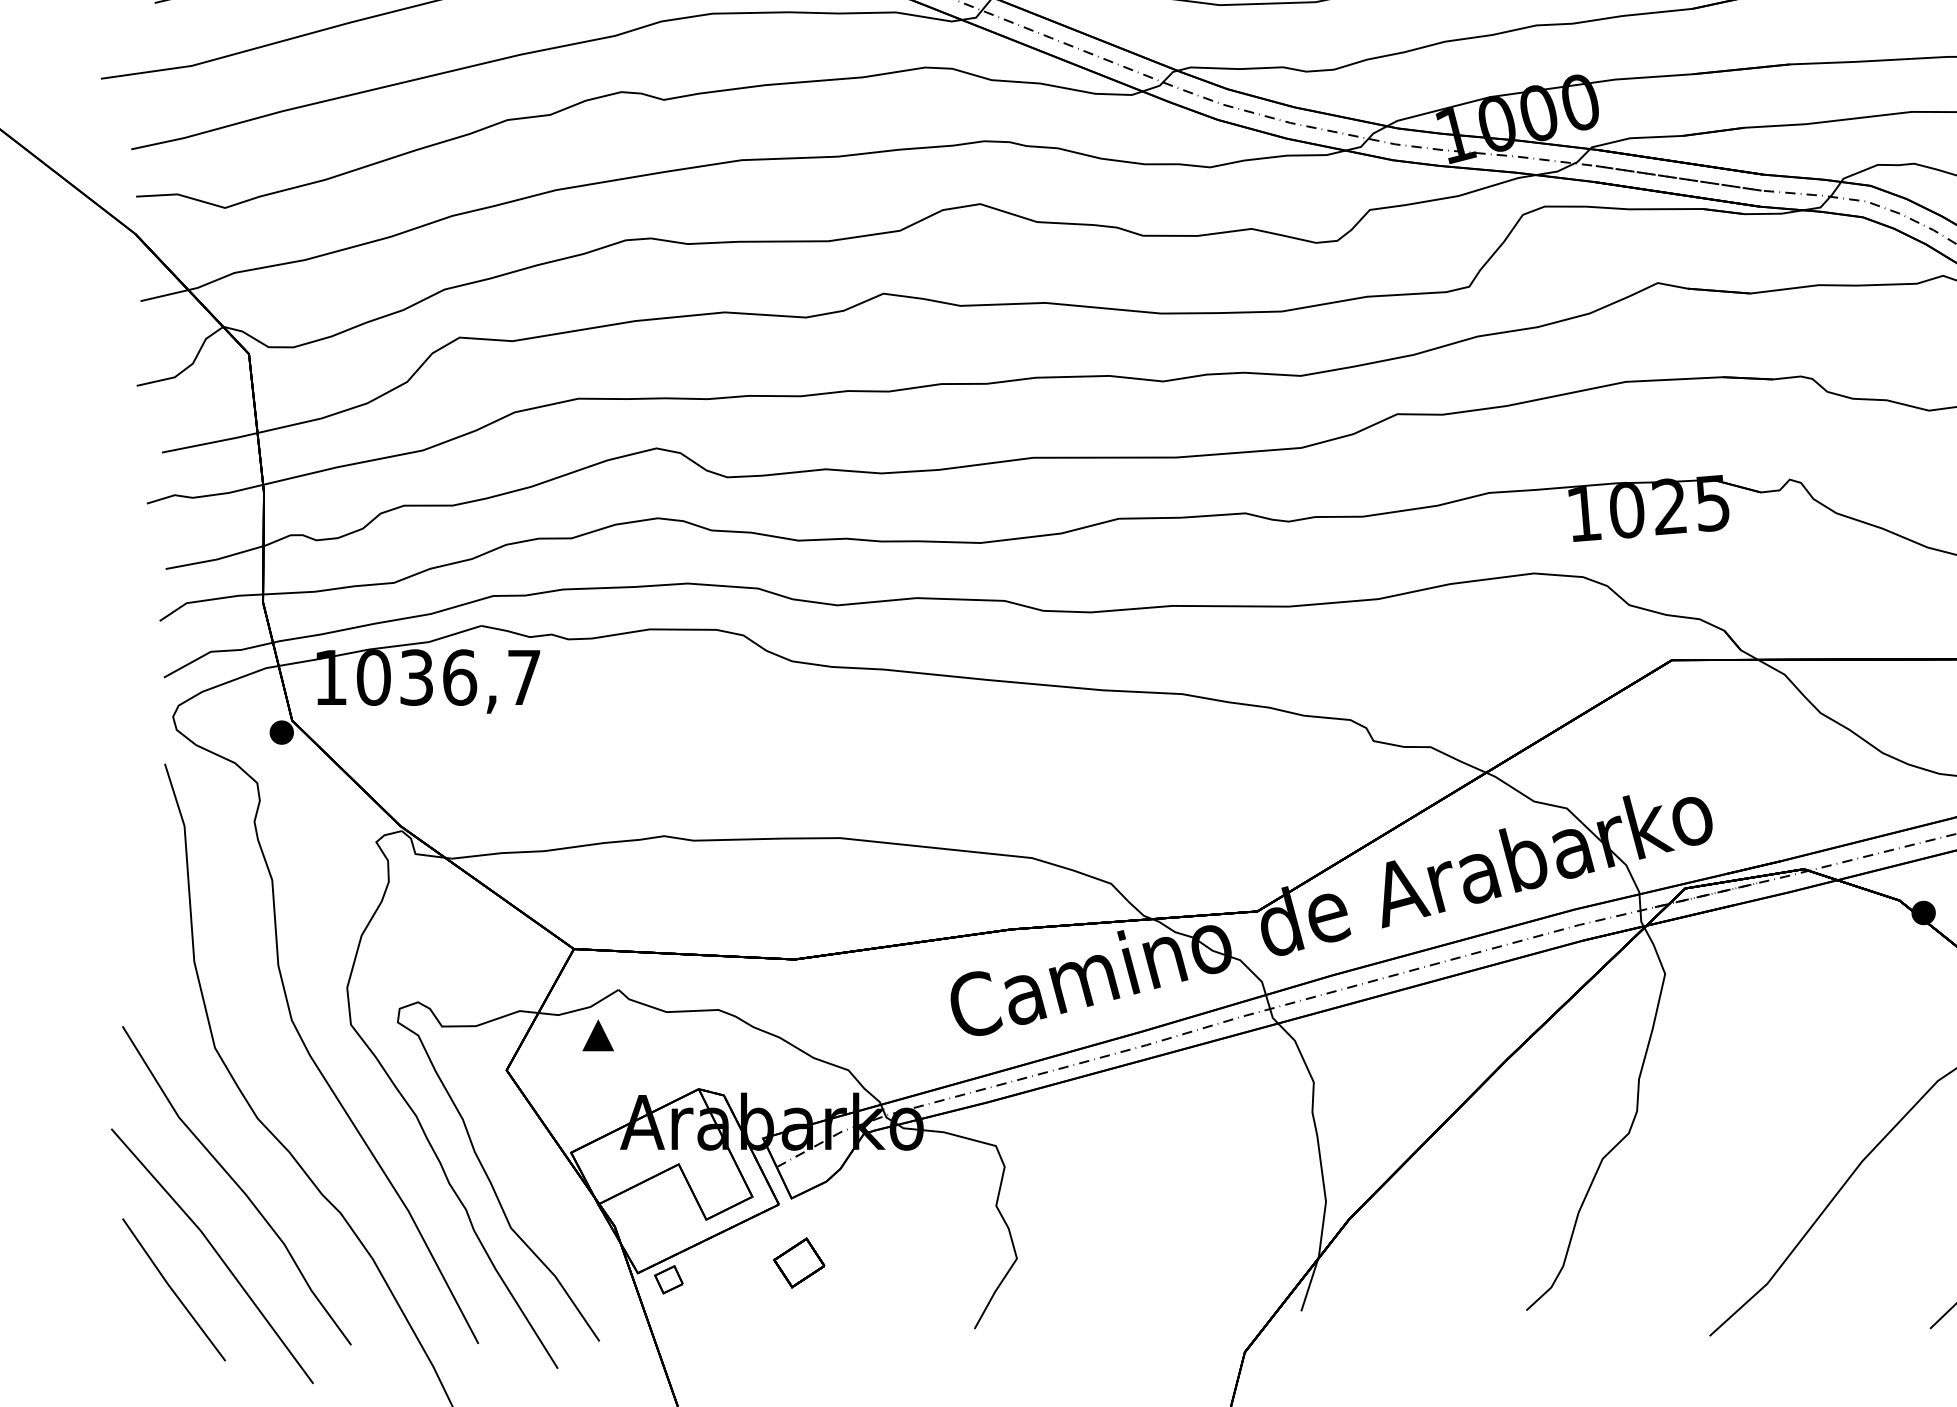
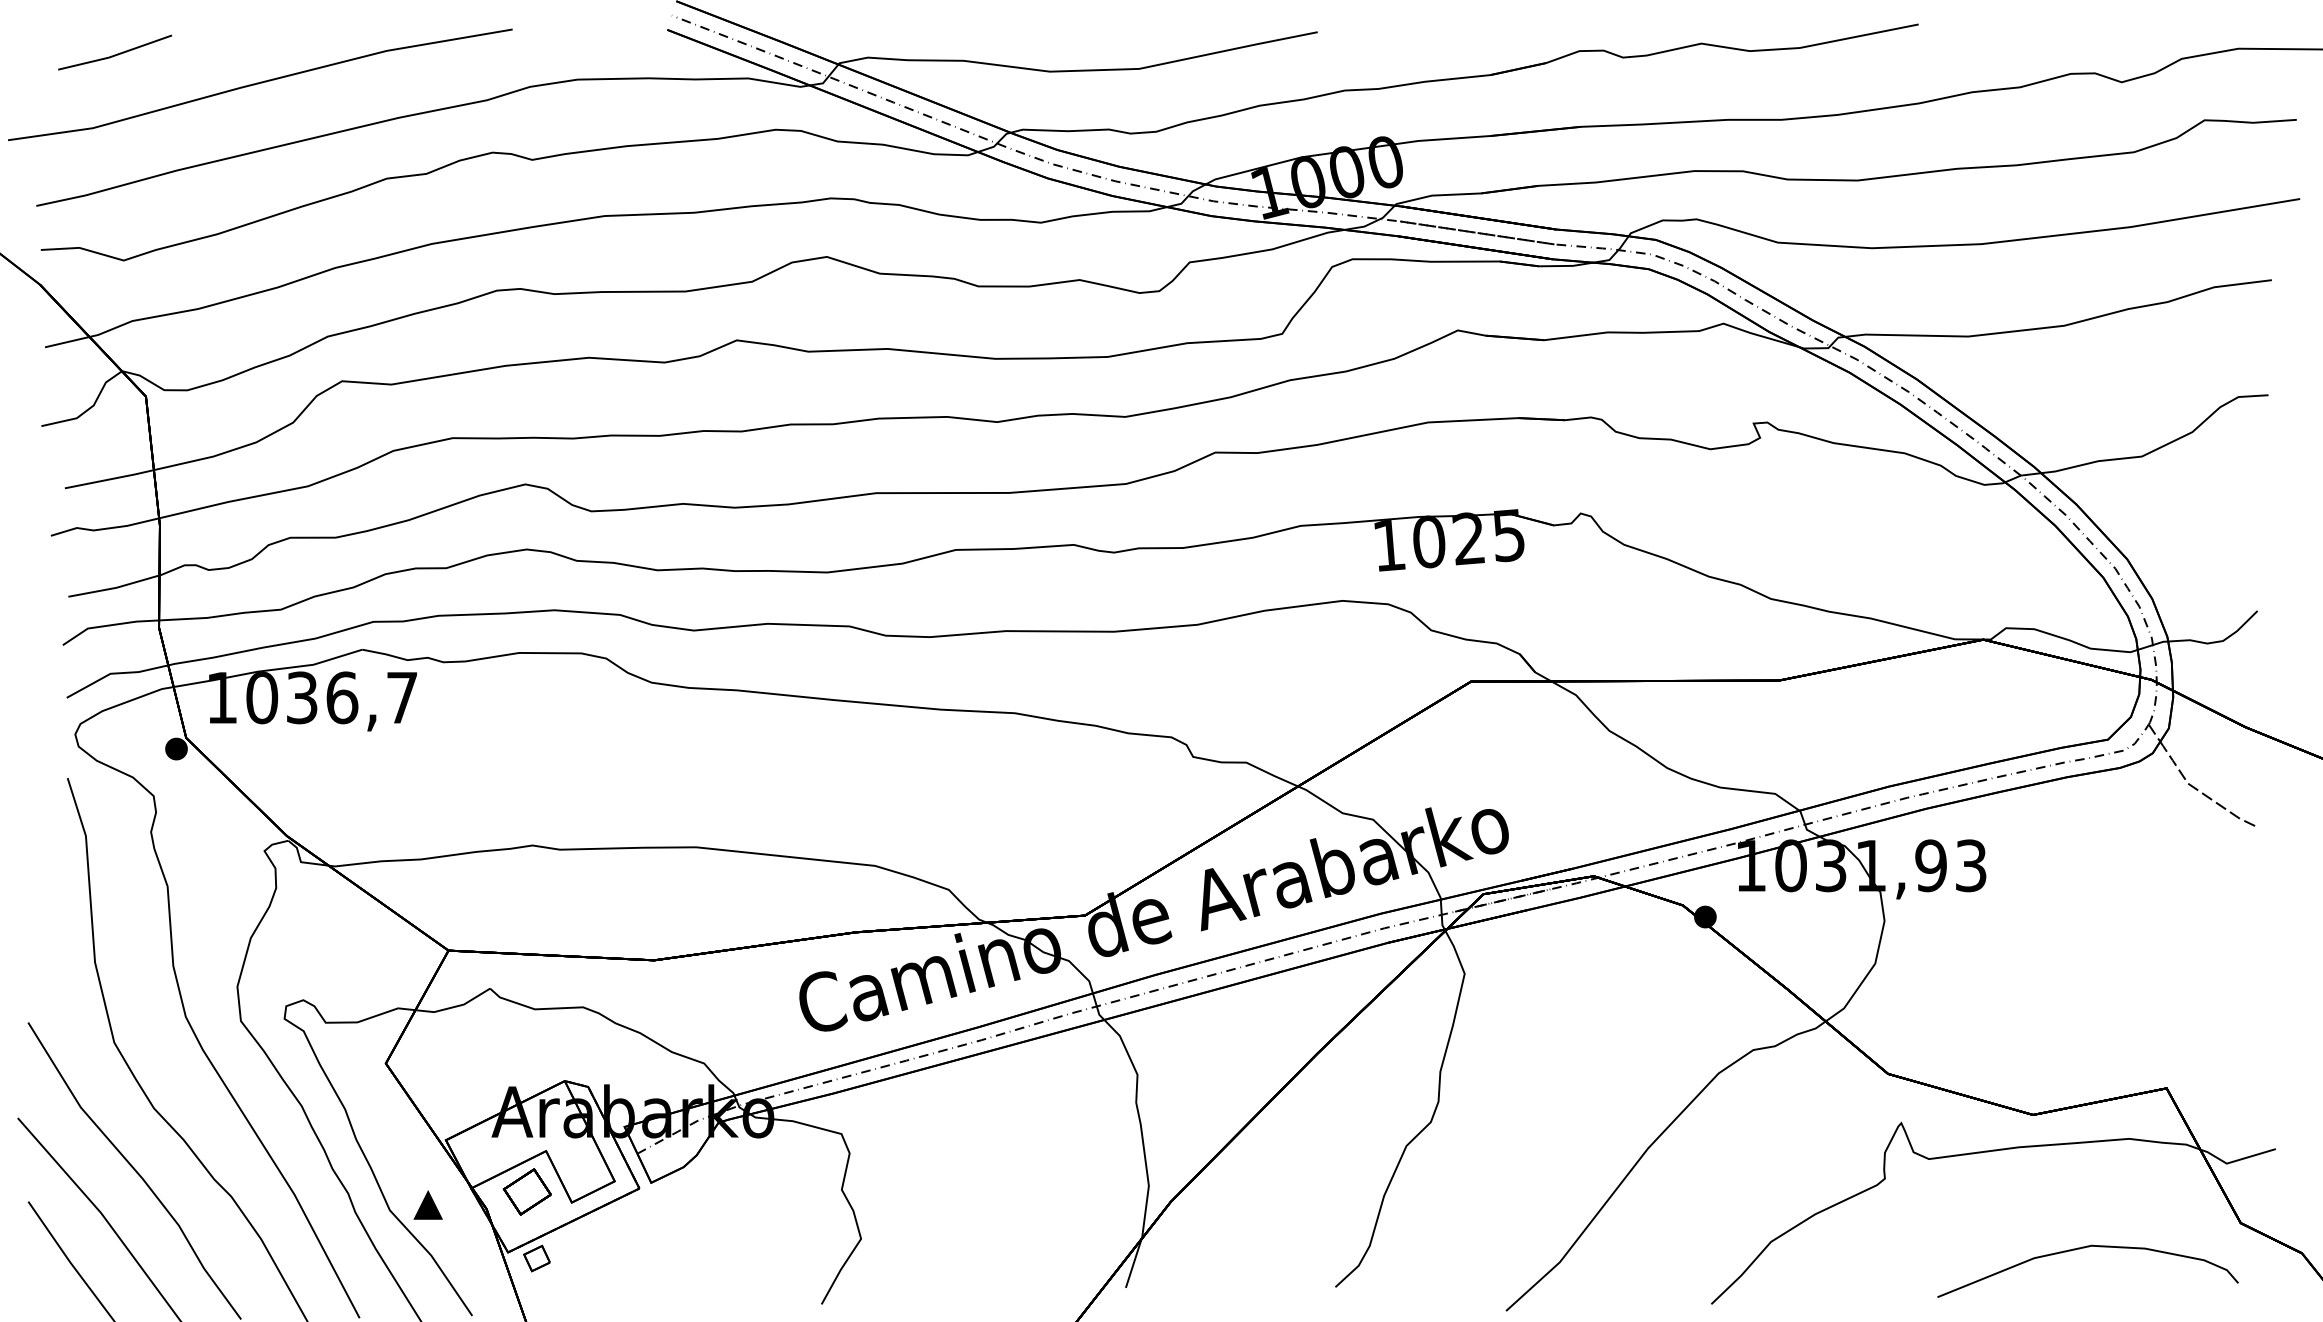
part: (597, 1034) -> (427, 1204), moved
part: (798, 1262) -> (526, 1191), moved

